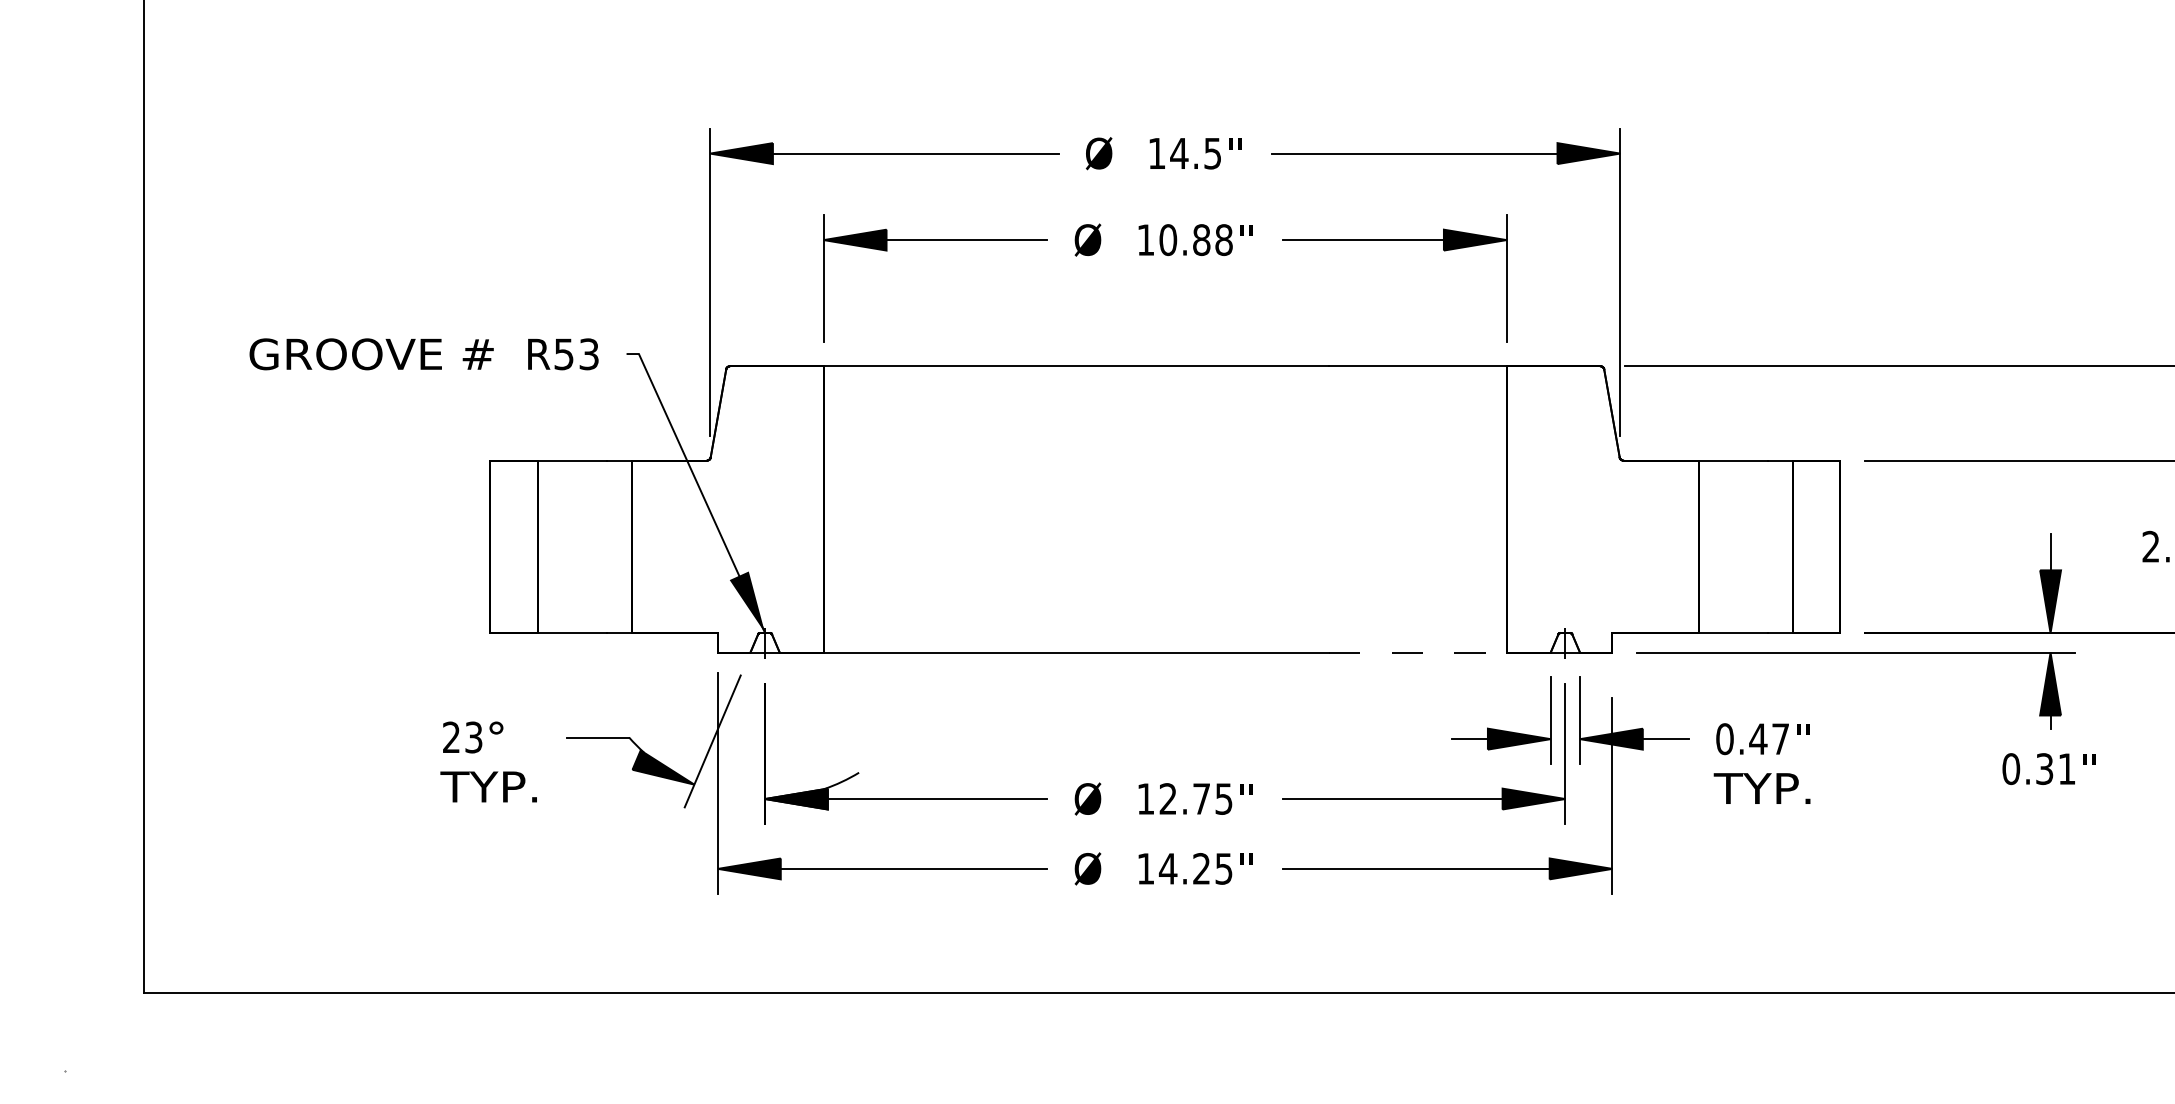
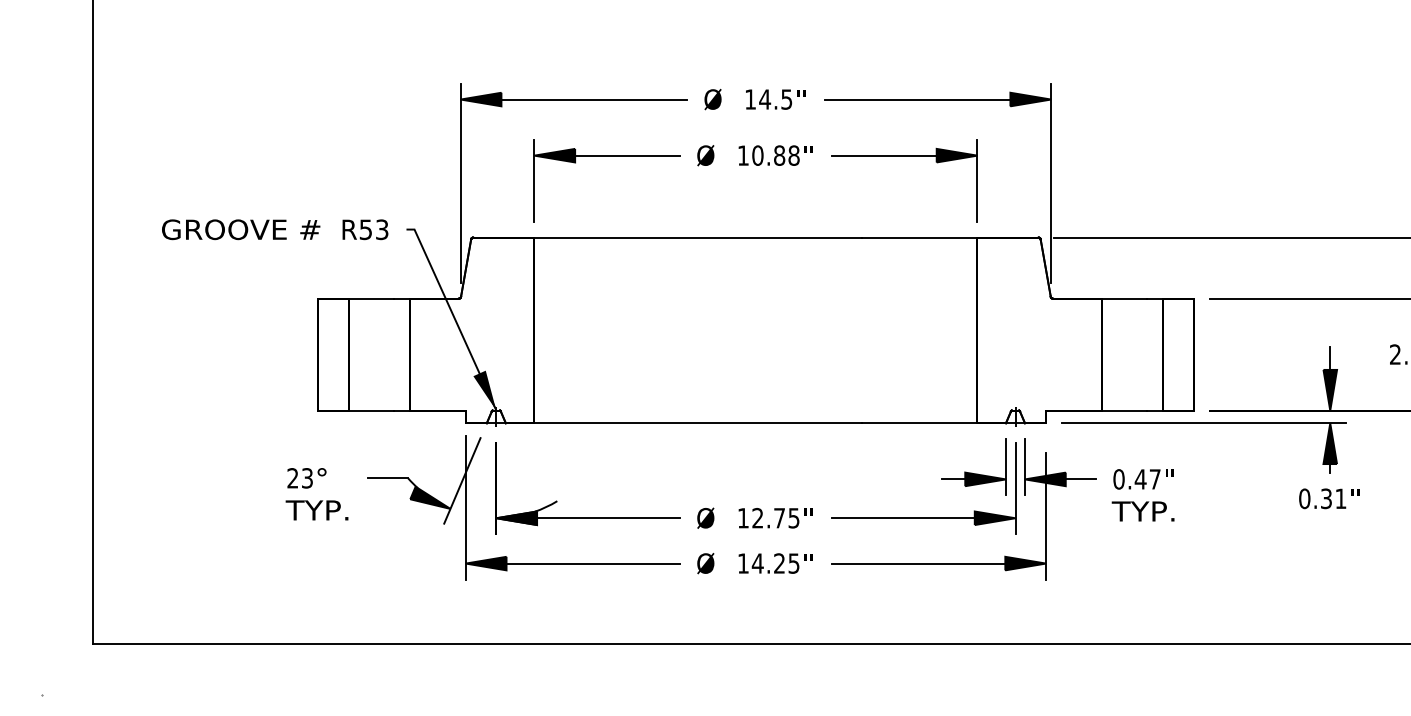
line: (1417, 652) -> (919, 423), dashed -> solid

